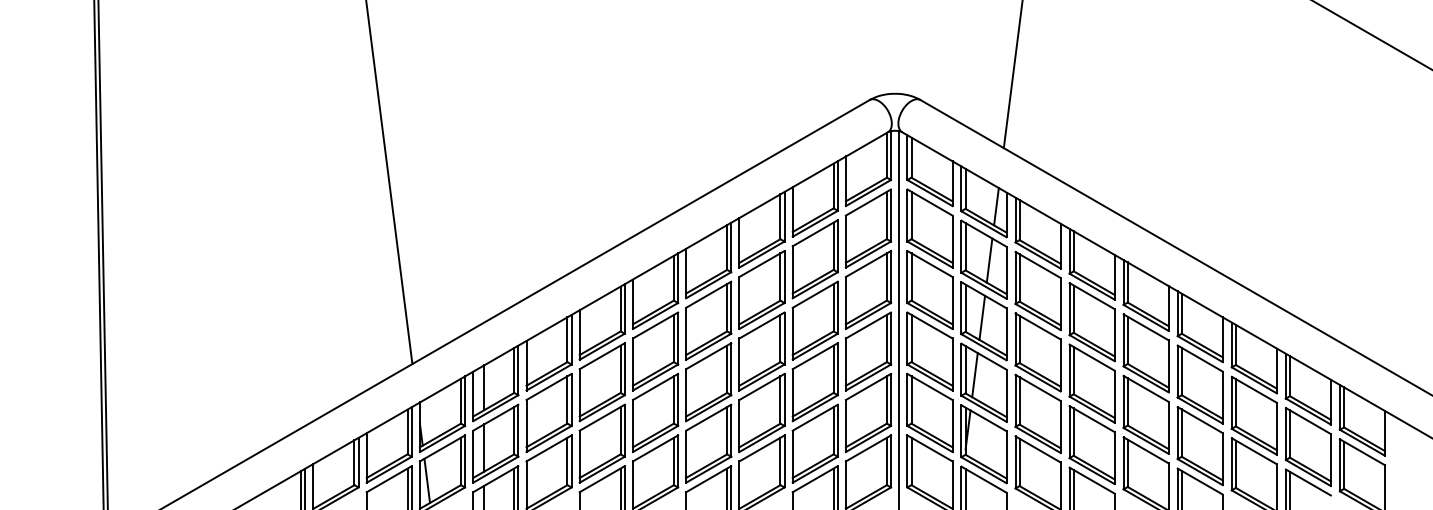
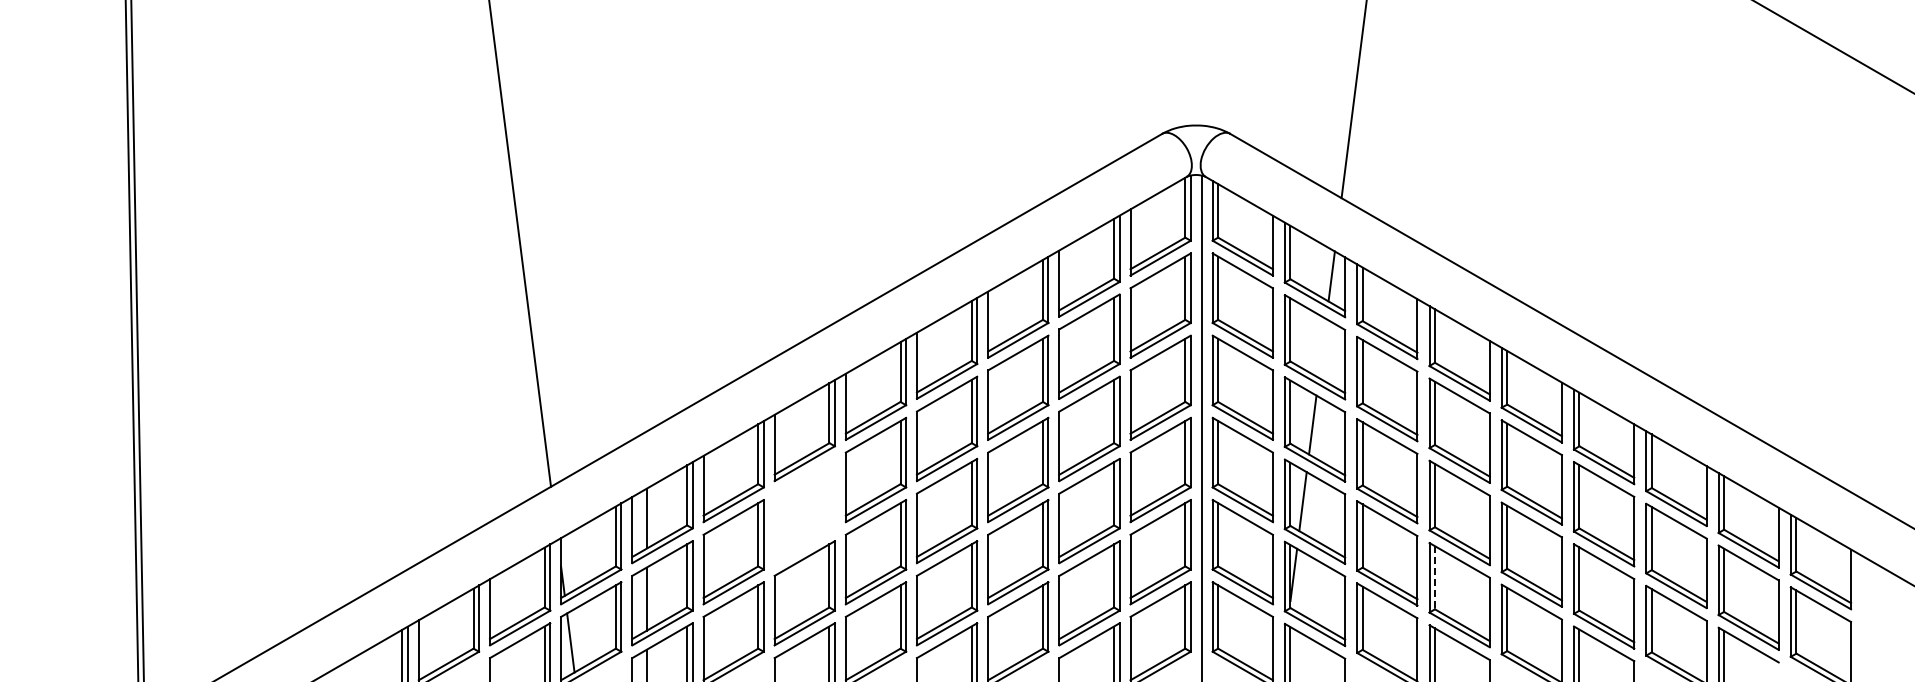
line: (989, 260) -> (1322, 348), removed
part: (602, 382) -> (804, 511), removed
line: (1073, 431) -> (1434, 577), solid -> dashed

